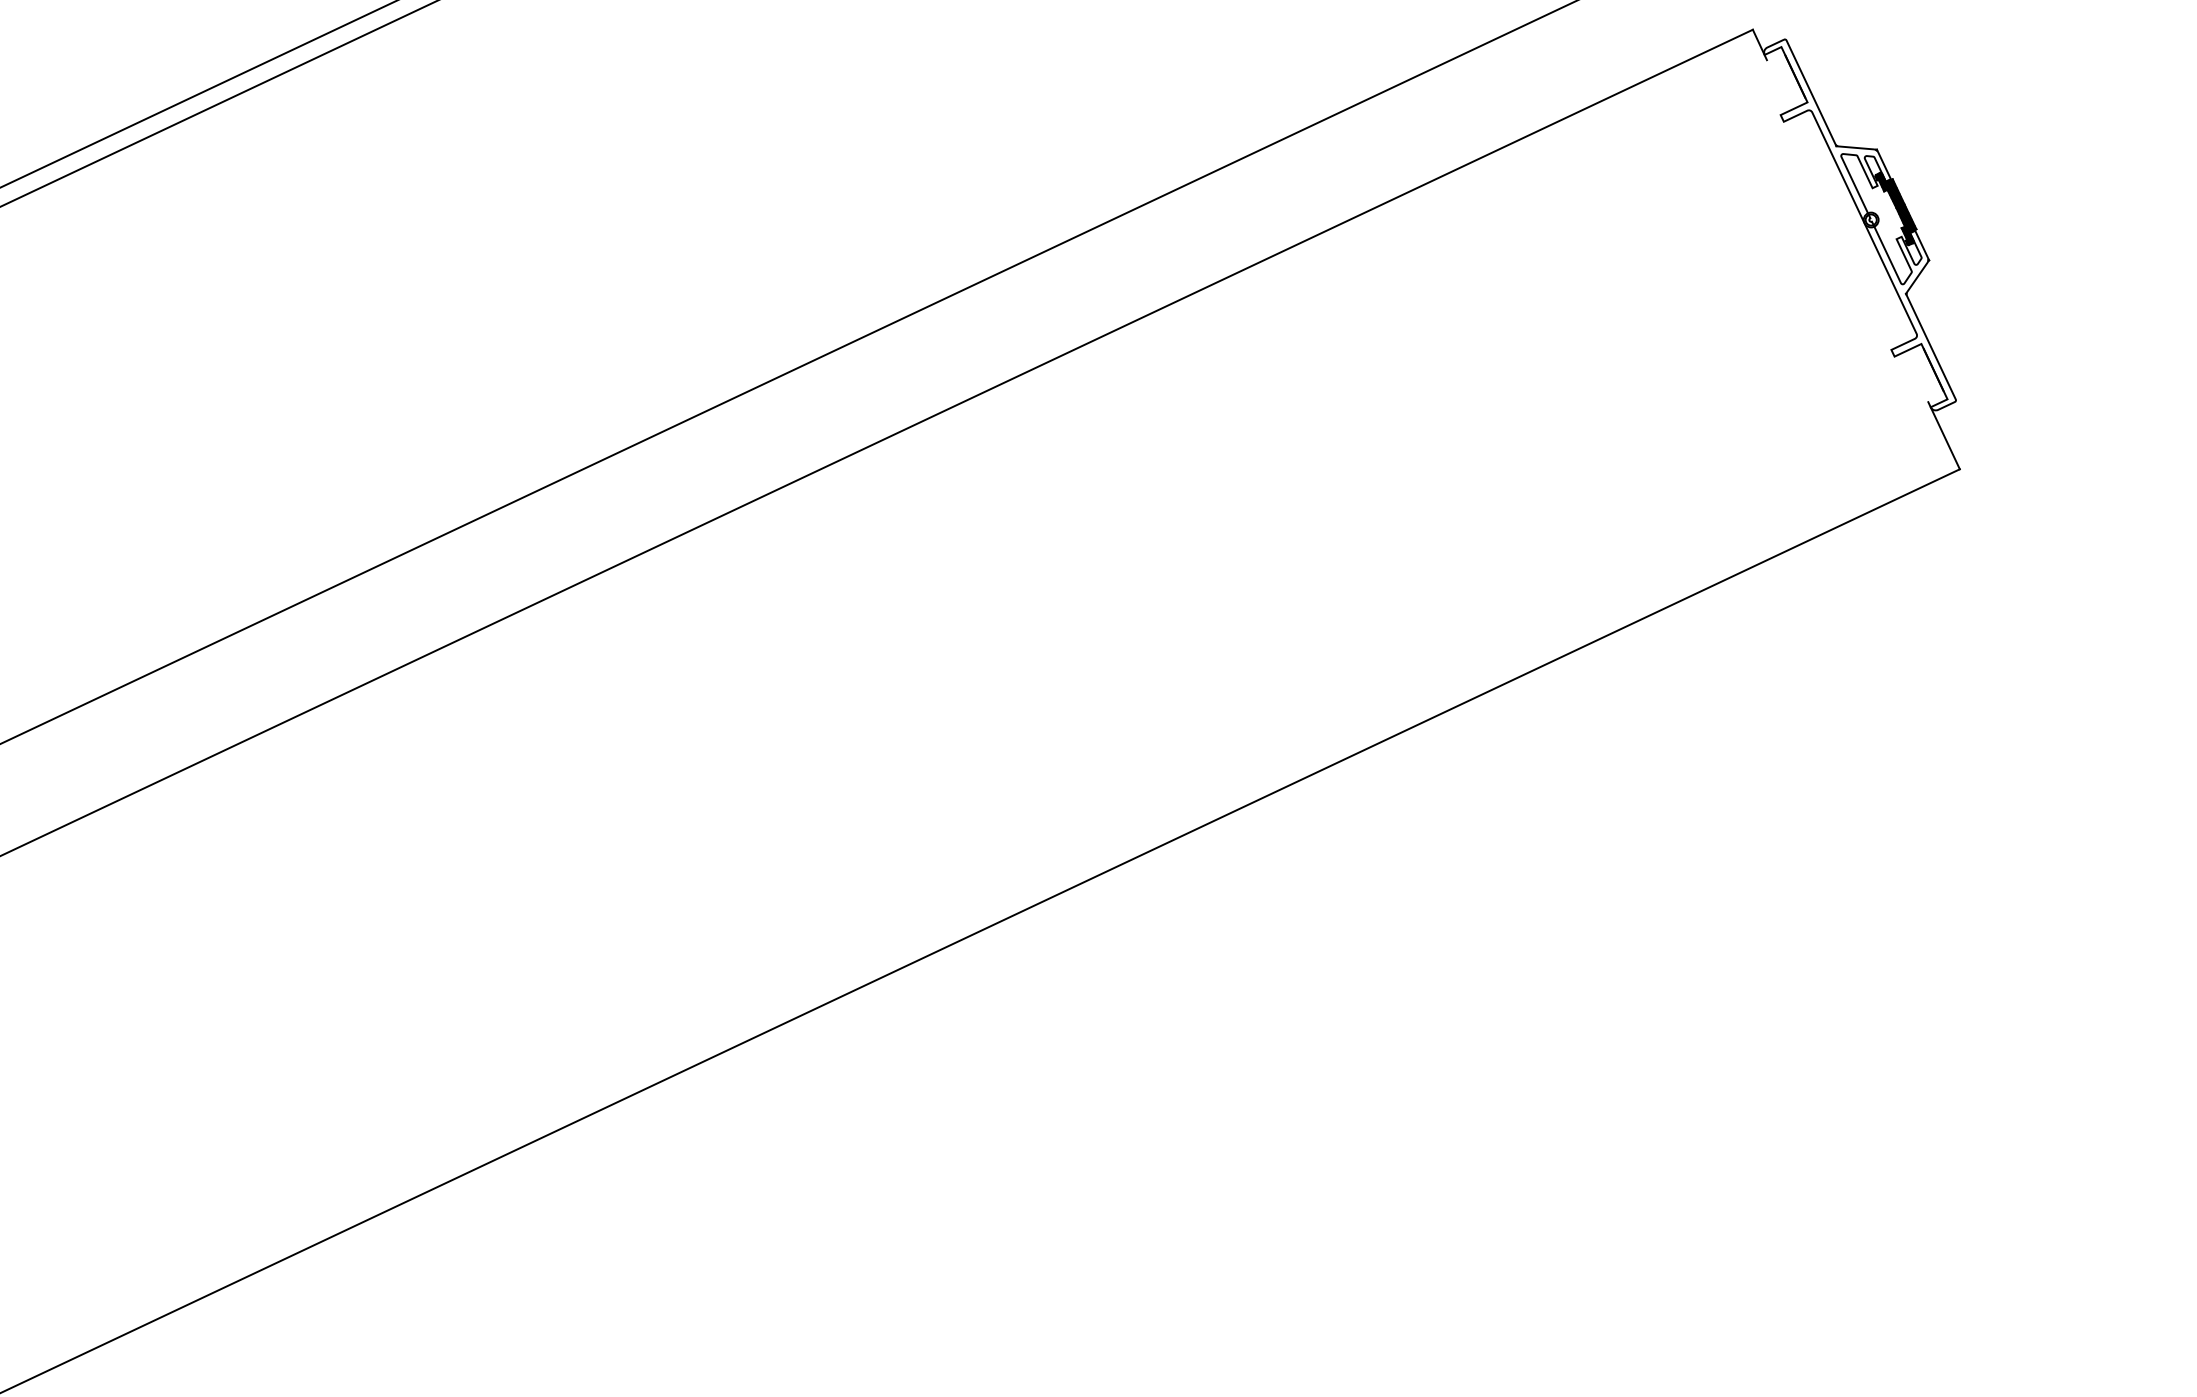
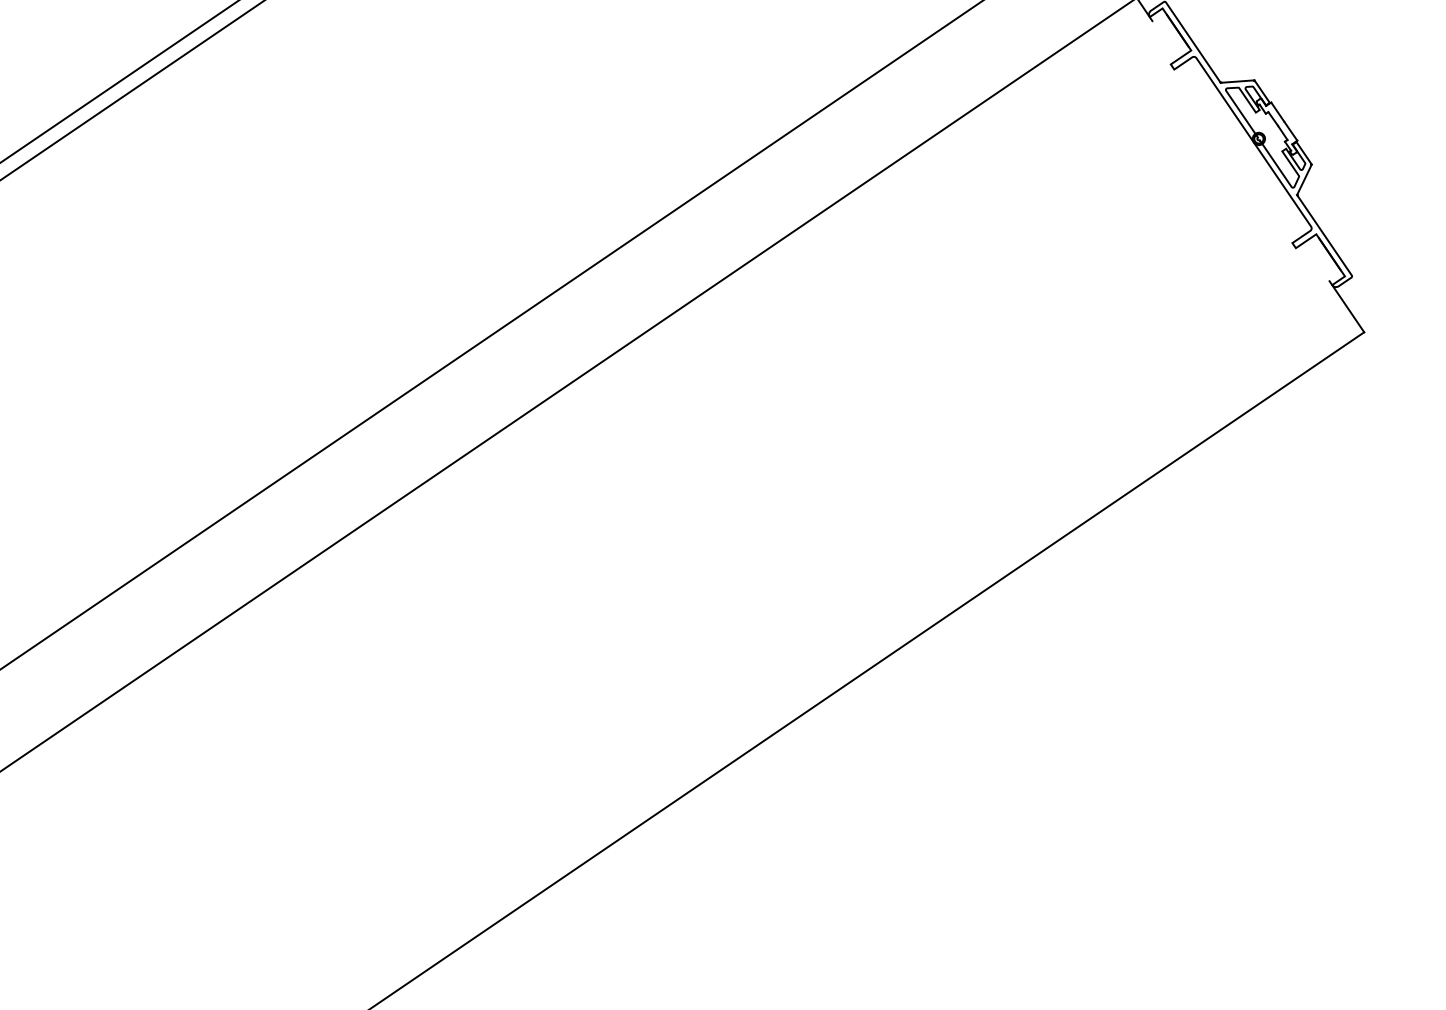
hatch: (1895, 208) -> (1277, 126), removed

